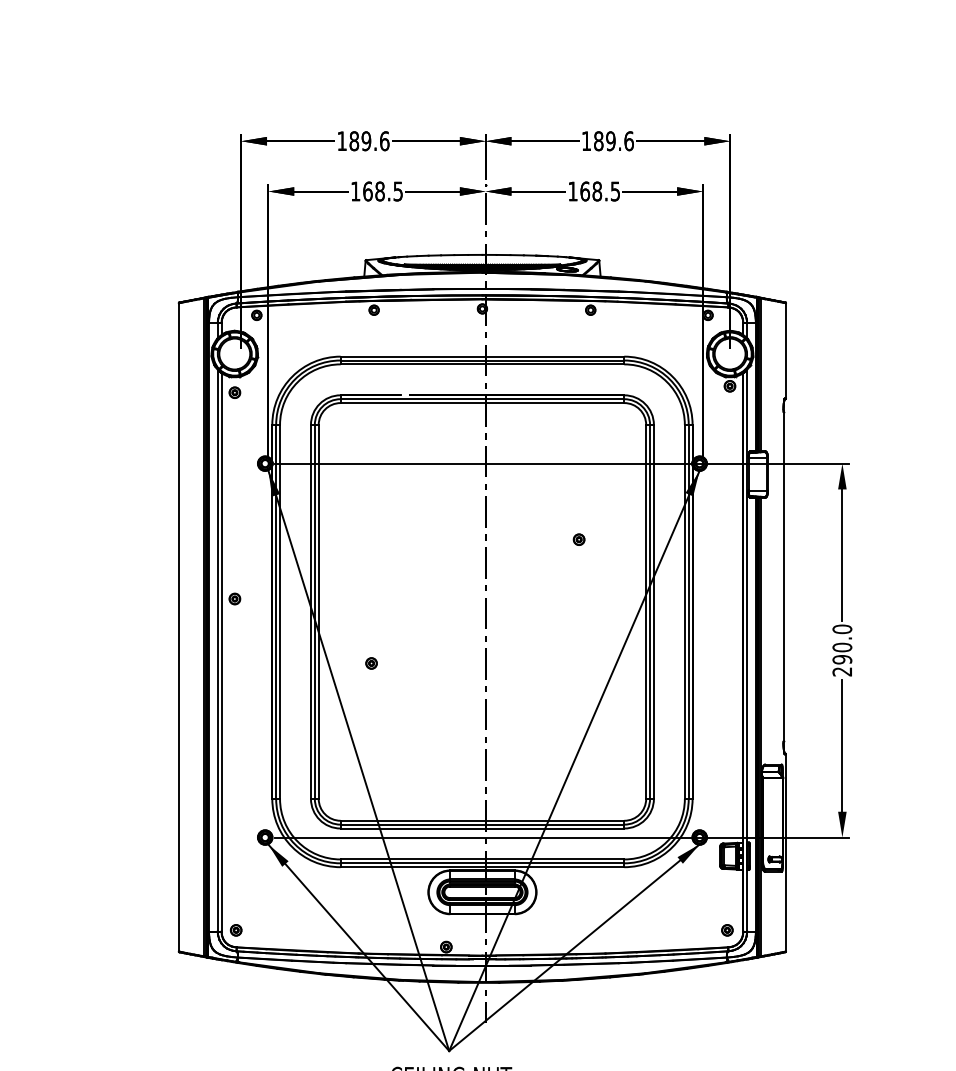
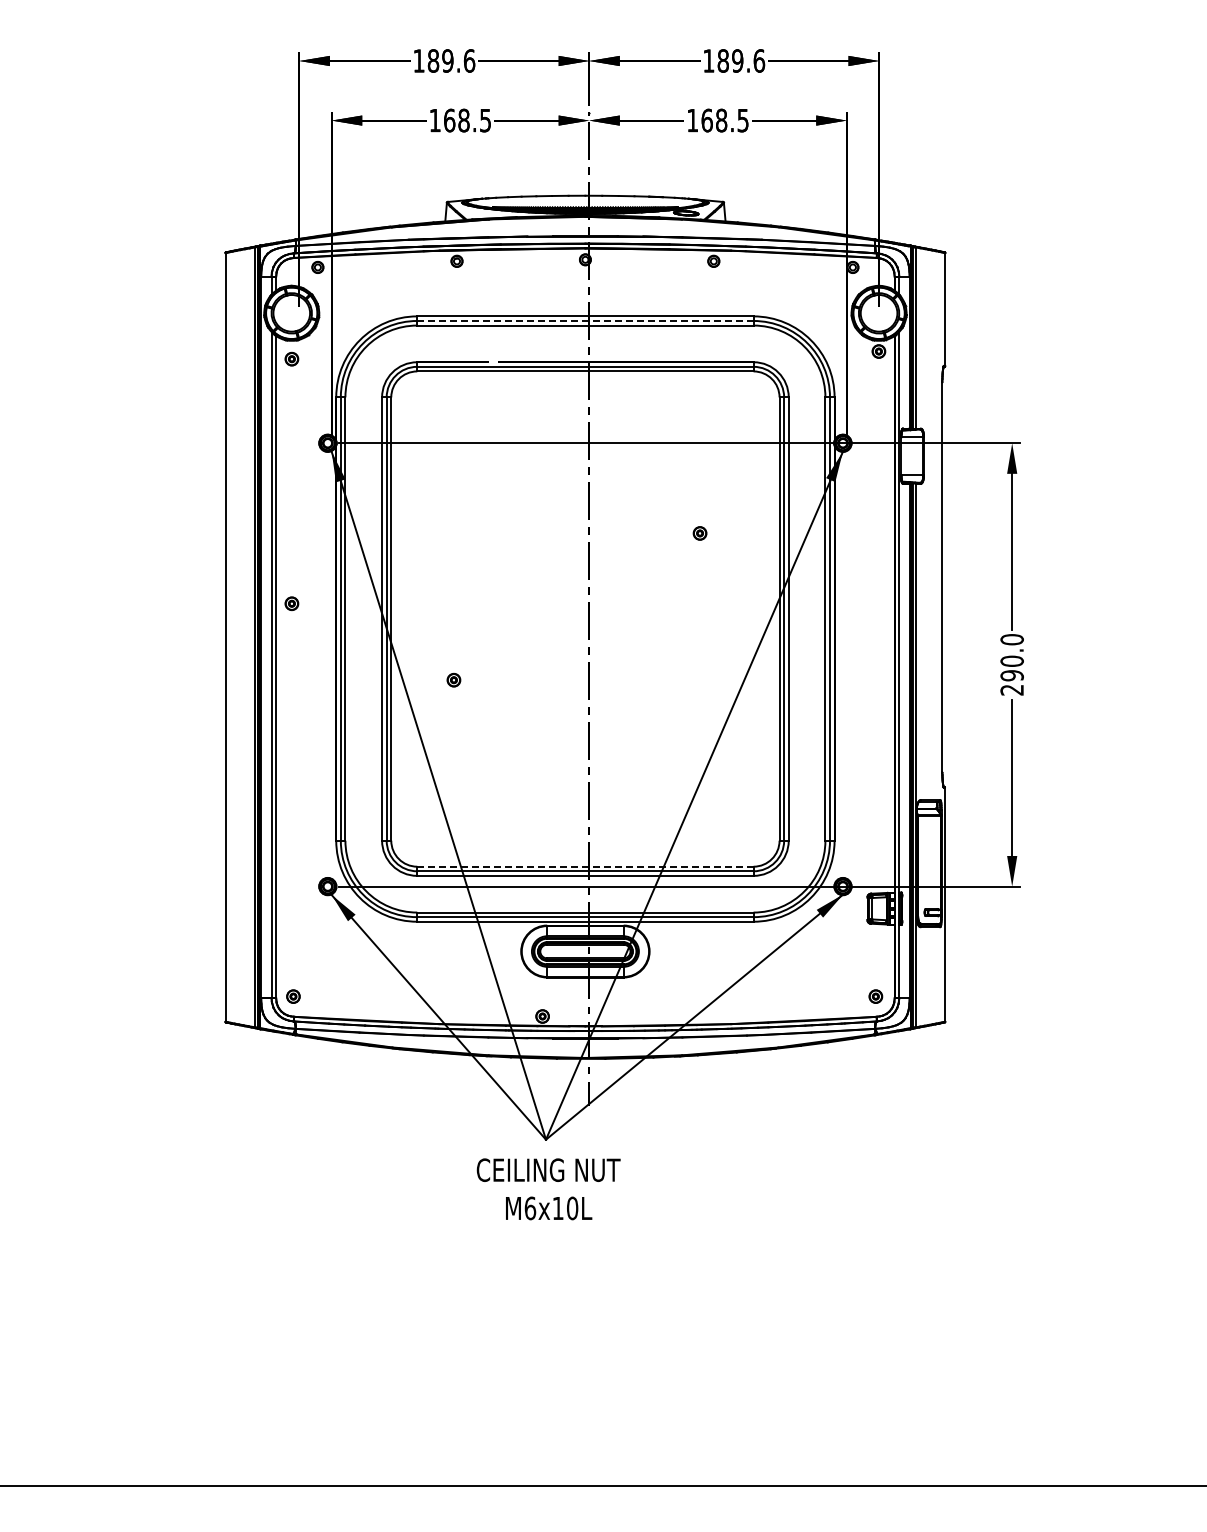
line: (481, 360) -> (584, 320), solid -> dashed
line: (481, 820) -> (584, 866), solid -> dashed

